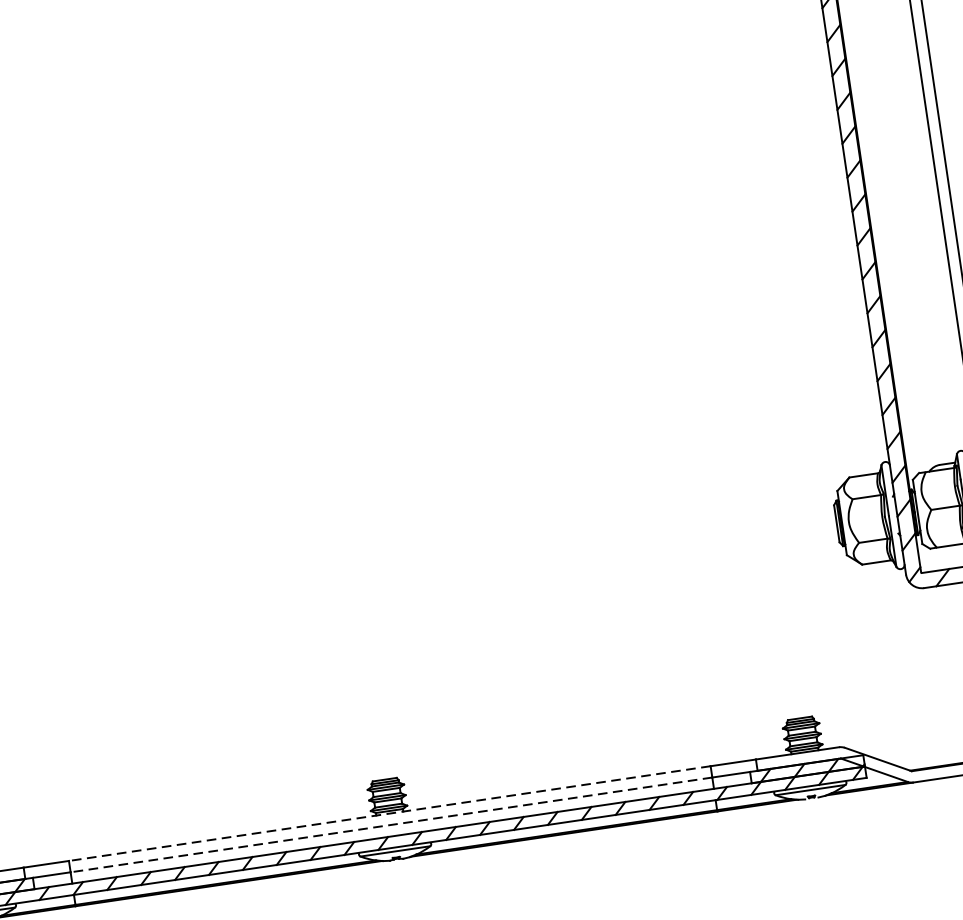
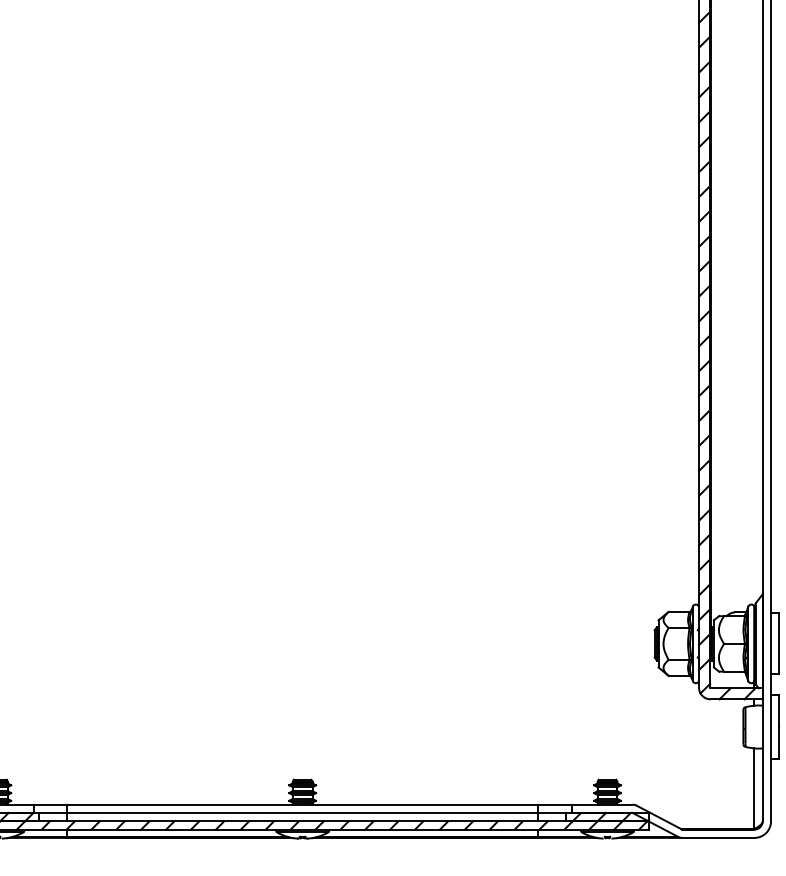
line: (389, 813) -> (302, 804), dashed -> solid
line: (391, 824) -> (302, 812), dashed -> solid

